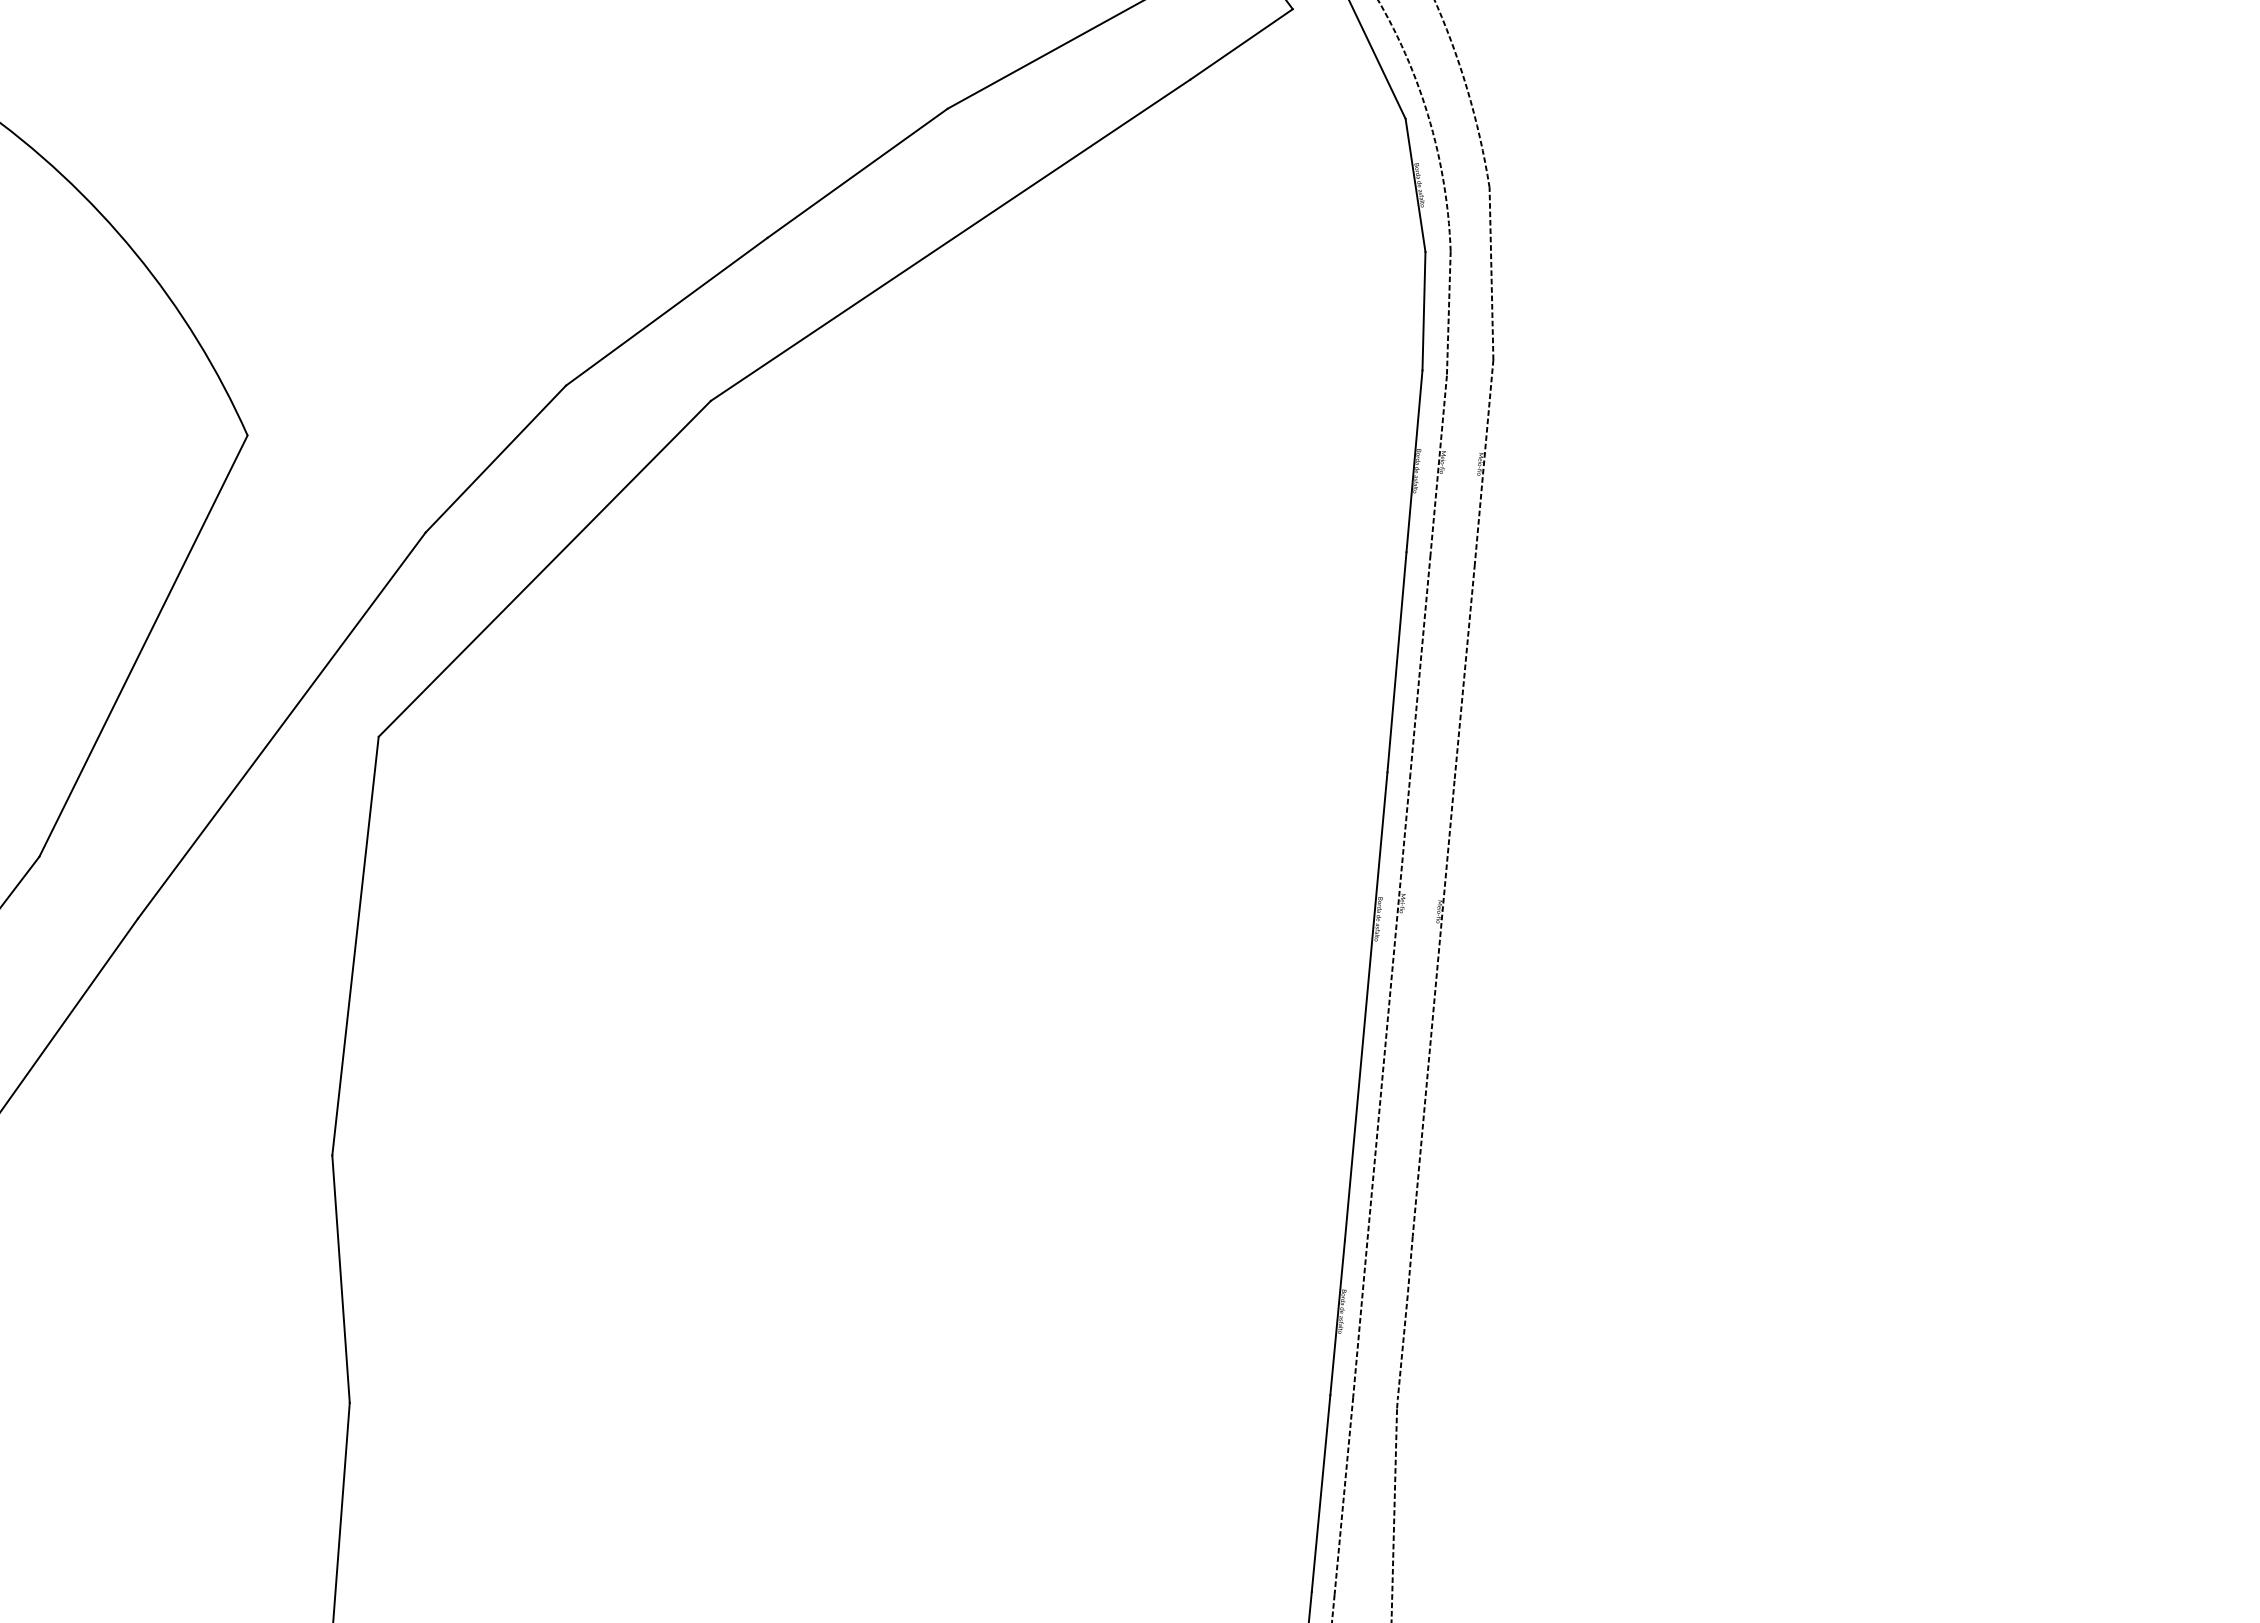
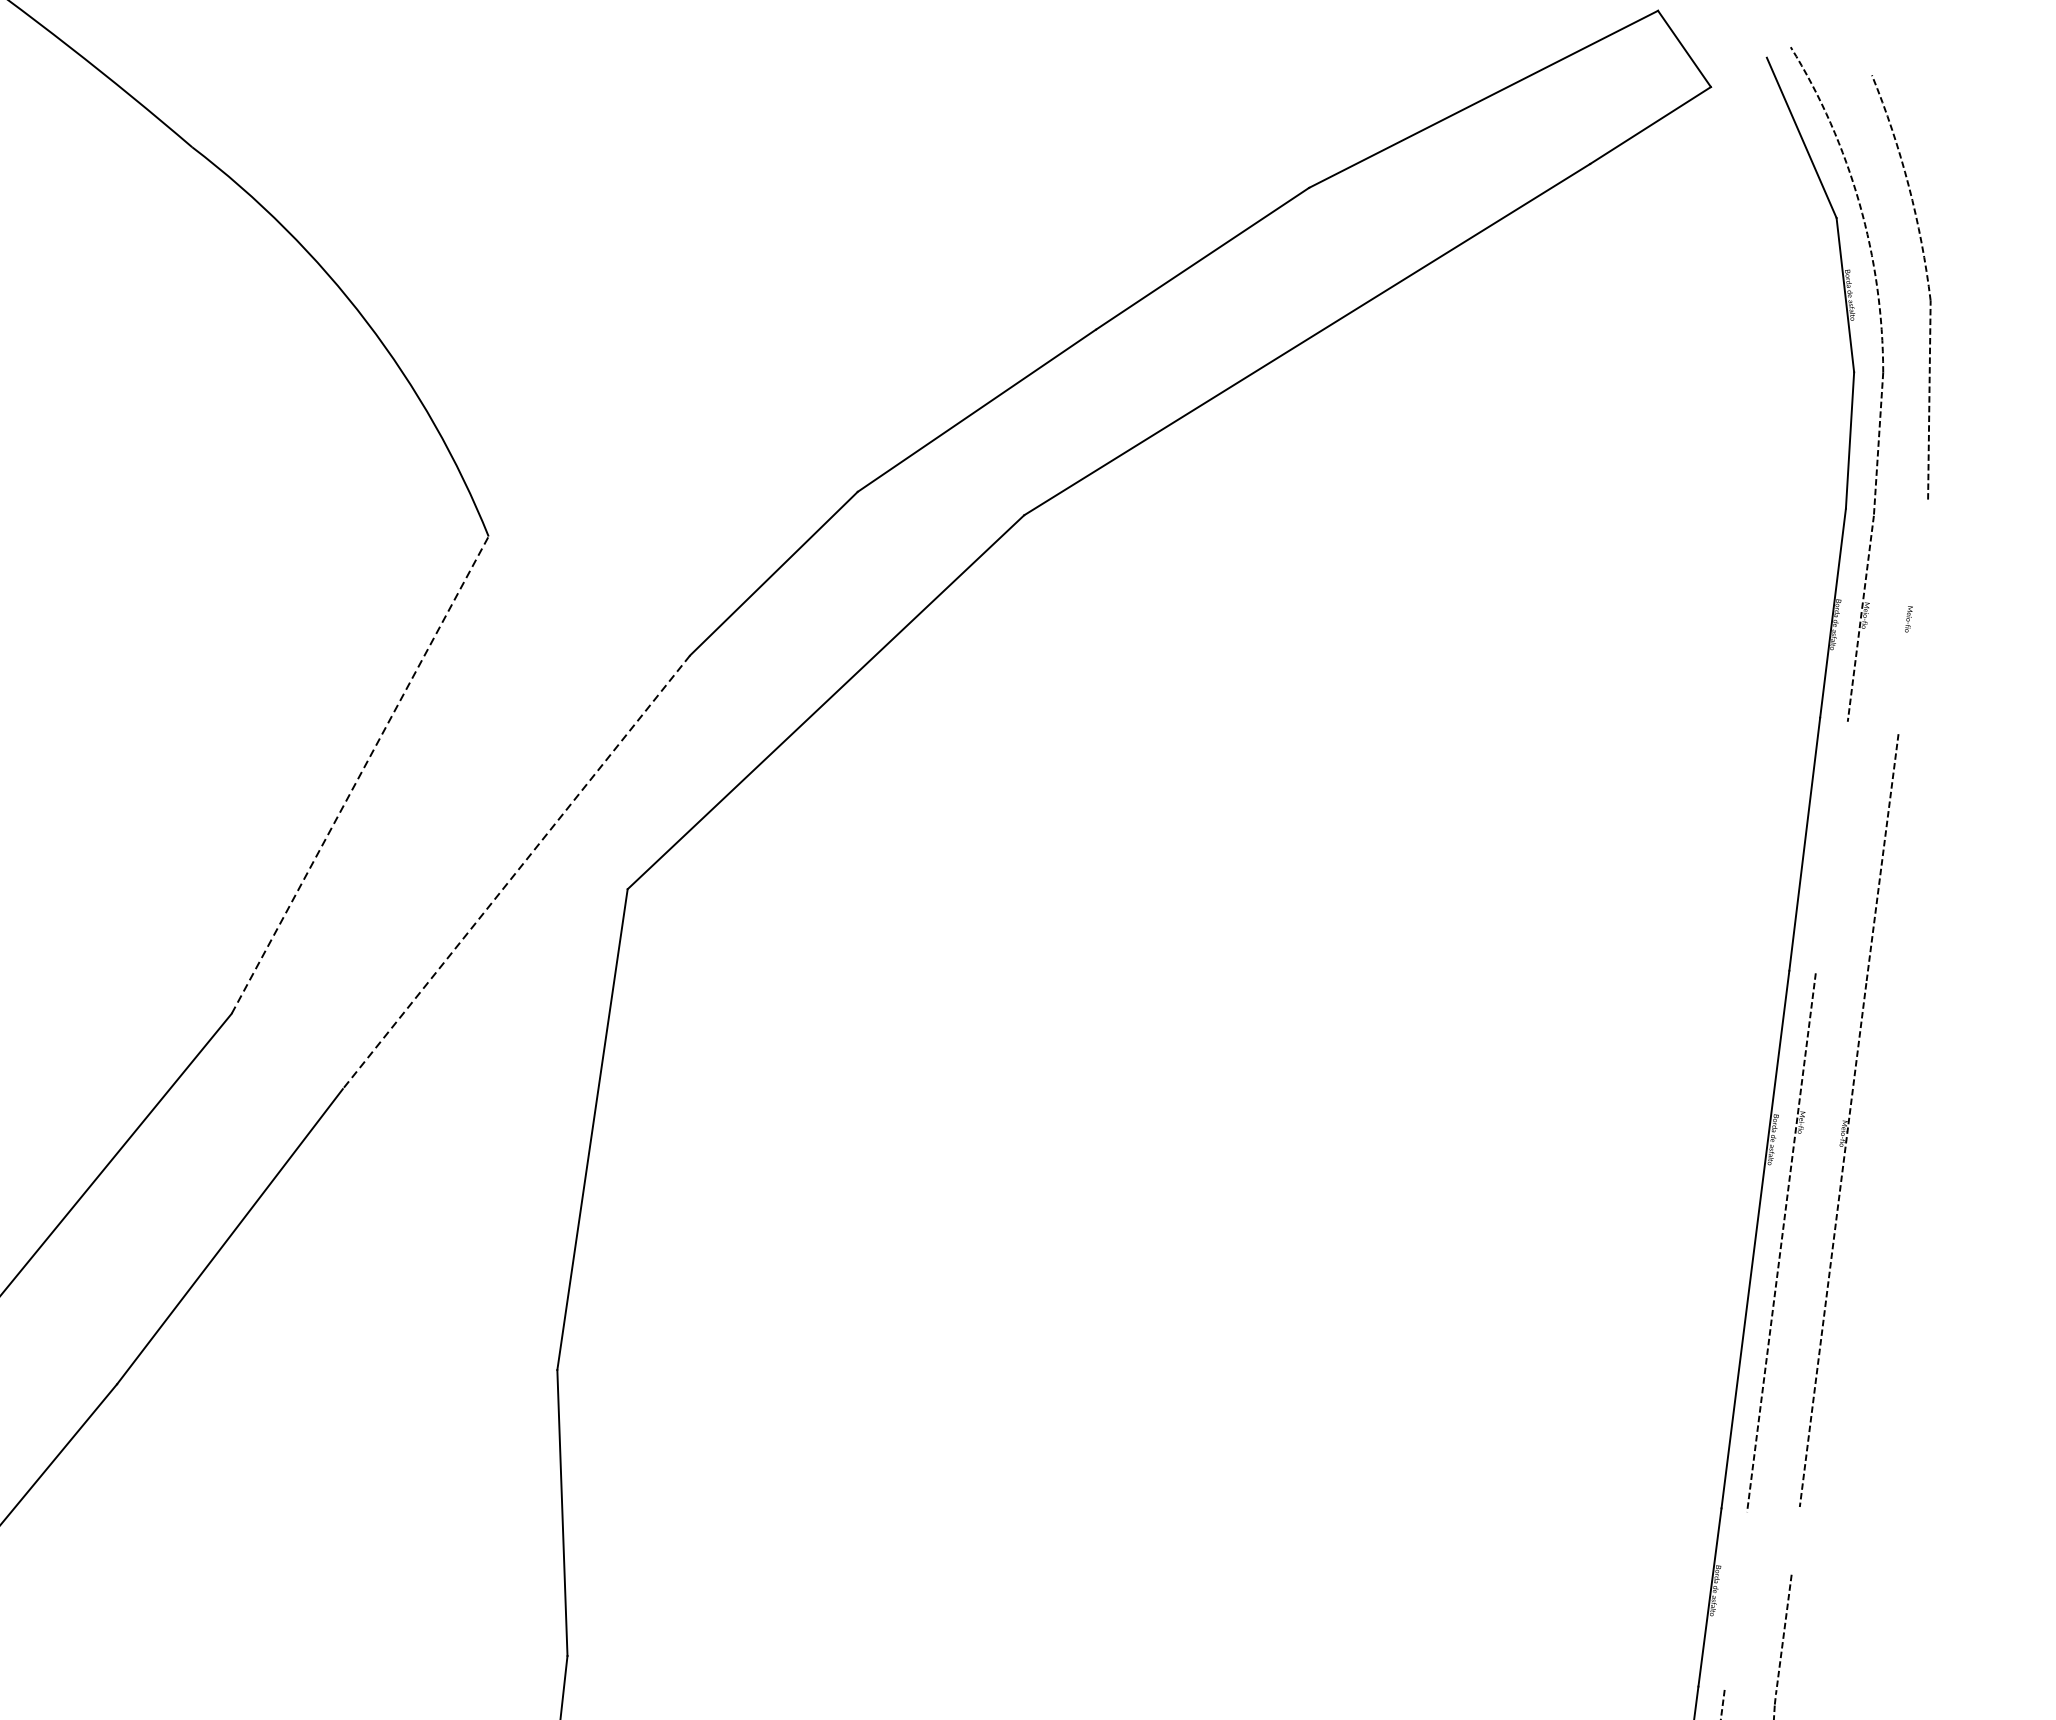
line: (1483, 462) -> (1912, 617), removed
line: (143, 646) -> (360, 775), solid -> dashed
line: (1420, 663) -> (1831, 846), removed
line: (281, 725) -> (516, 872), solid -> dashed
line: (1409, 1265) -> (1794, 1540), removed
line: (1360, 1319) -> (1736, 1600), removed

